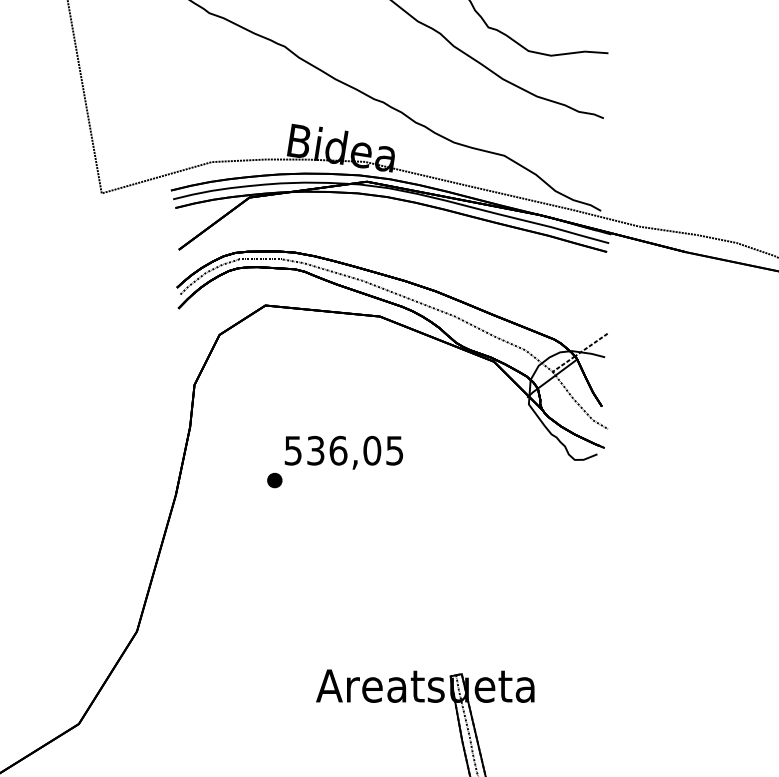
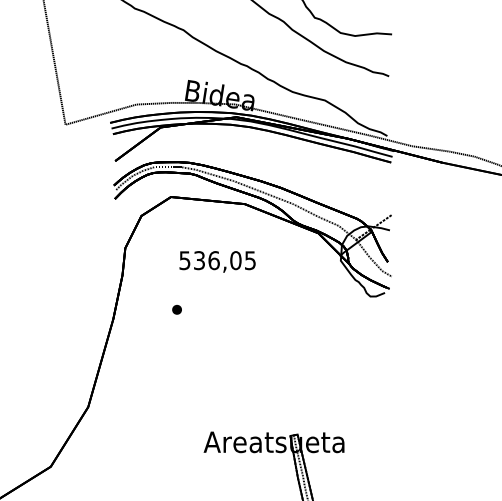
text: (343, 452) -> (217, 261), moved

